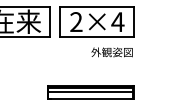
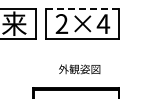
line: (96, 7) -> (82, 9), solid -> dashed
text: (111, 52) -> (79, 69), moved
line: (90, 91) -> (76, 93), removed

